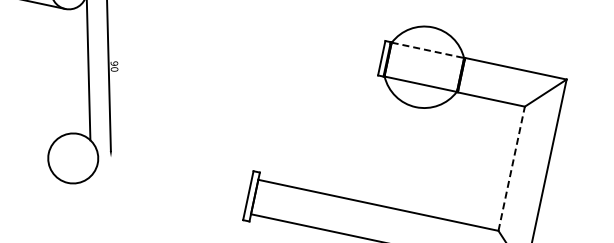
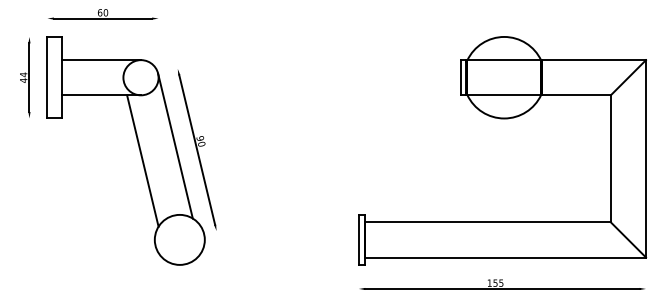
line: (428, 50) -> (504, 60), dashed -> solid
line: (53, 73) -> (142, 160), added
line: (511, 168) -> (610, 158), dashed -> solid

